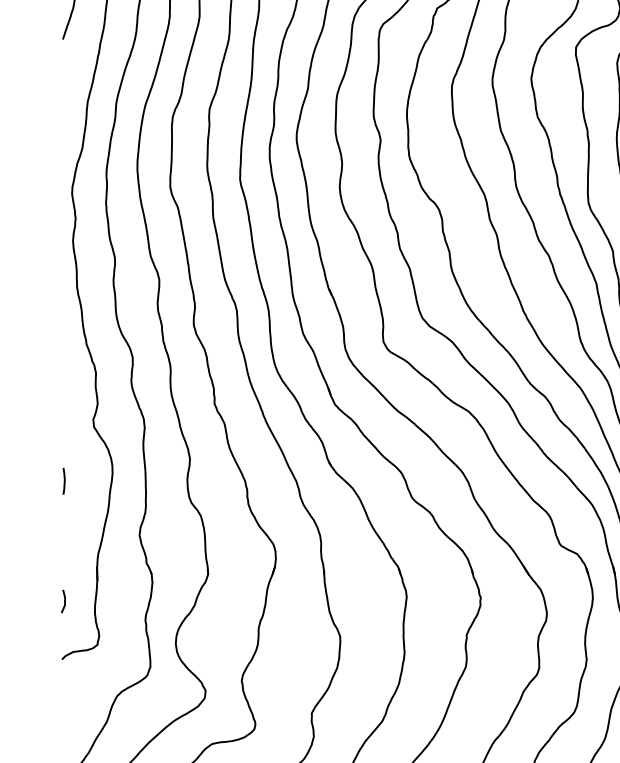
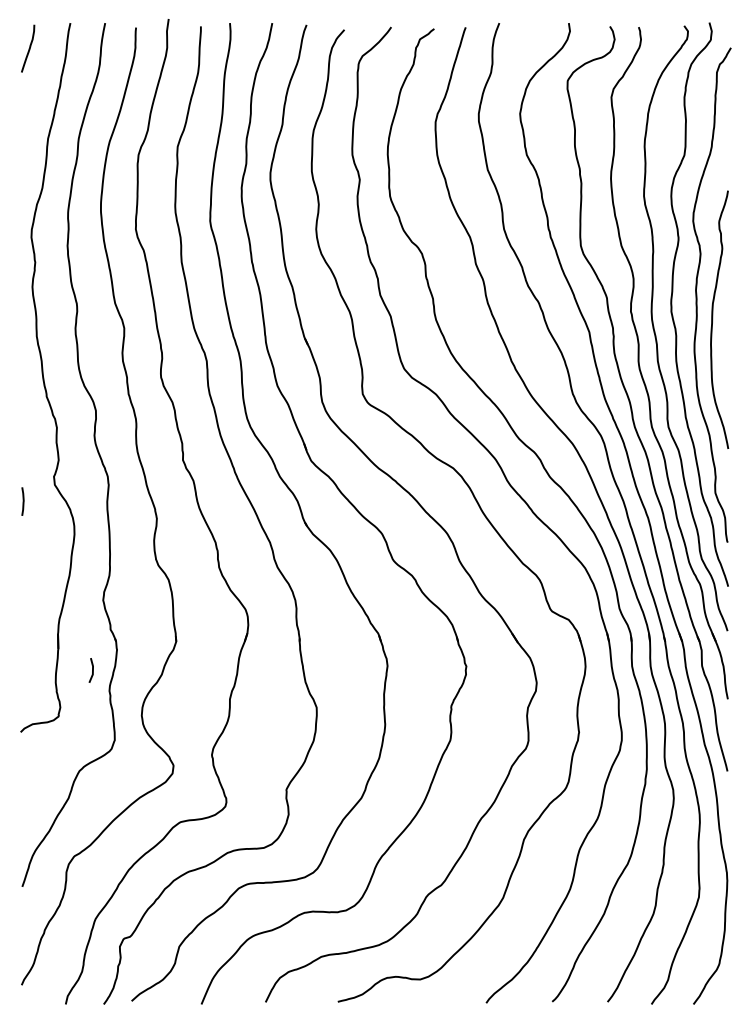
line: (63, 481) -> (22, 501), moved
line: (64, 601) -> (92, 670), moved

